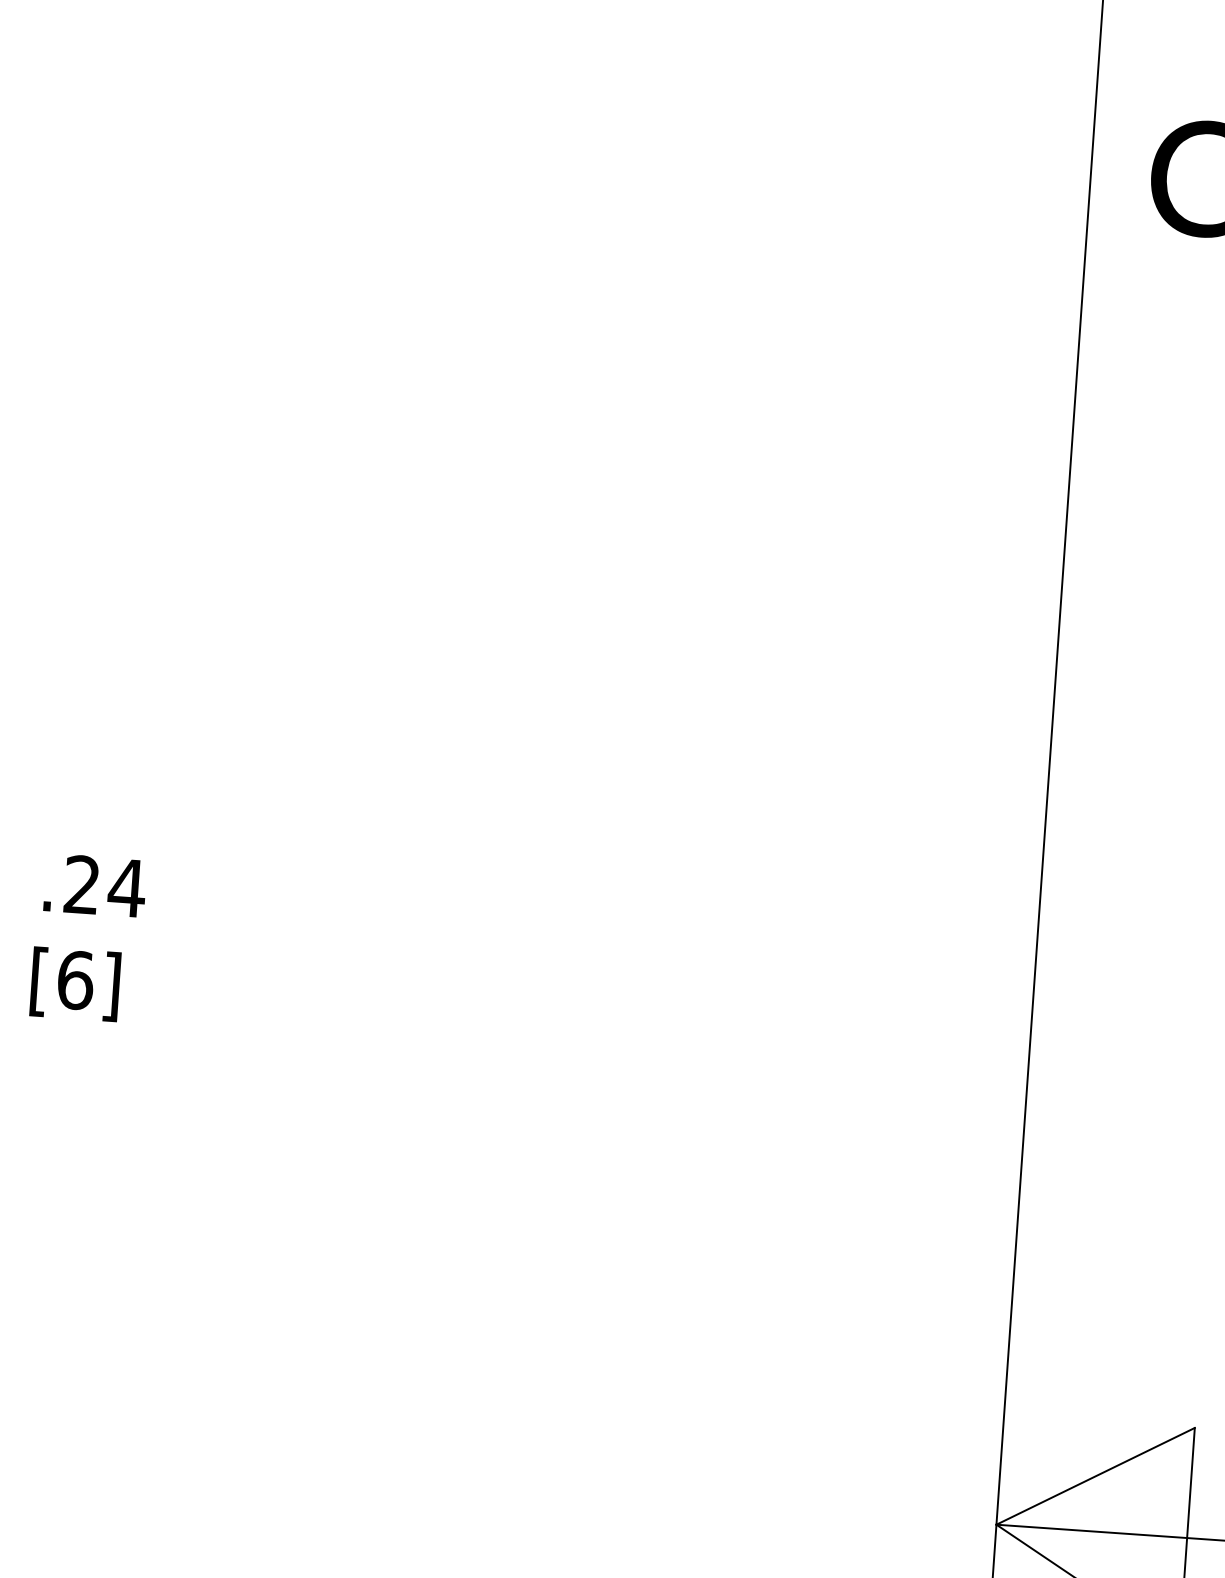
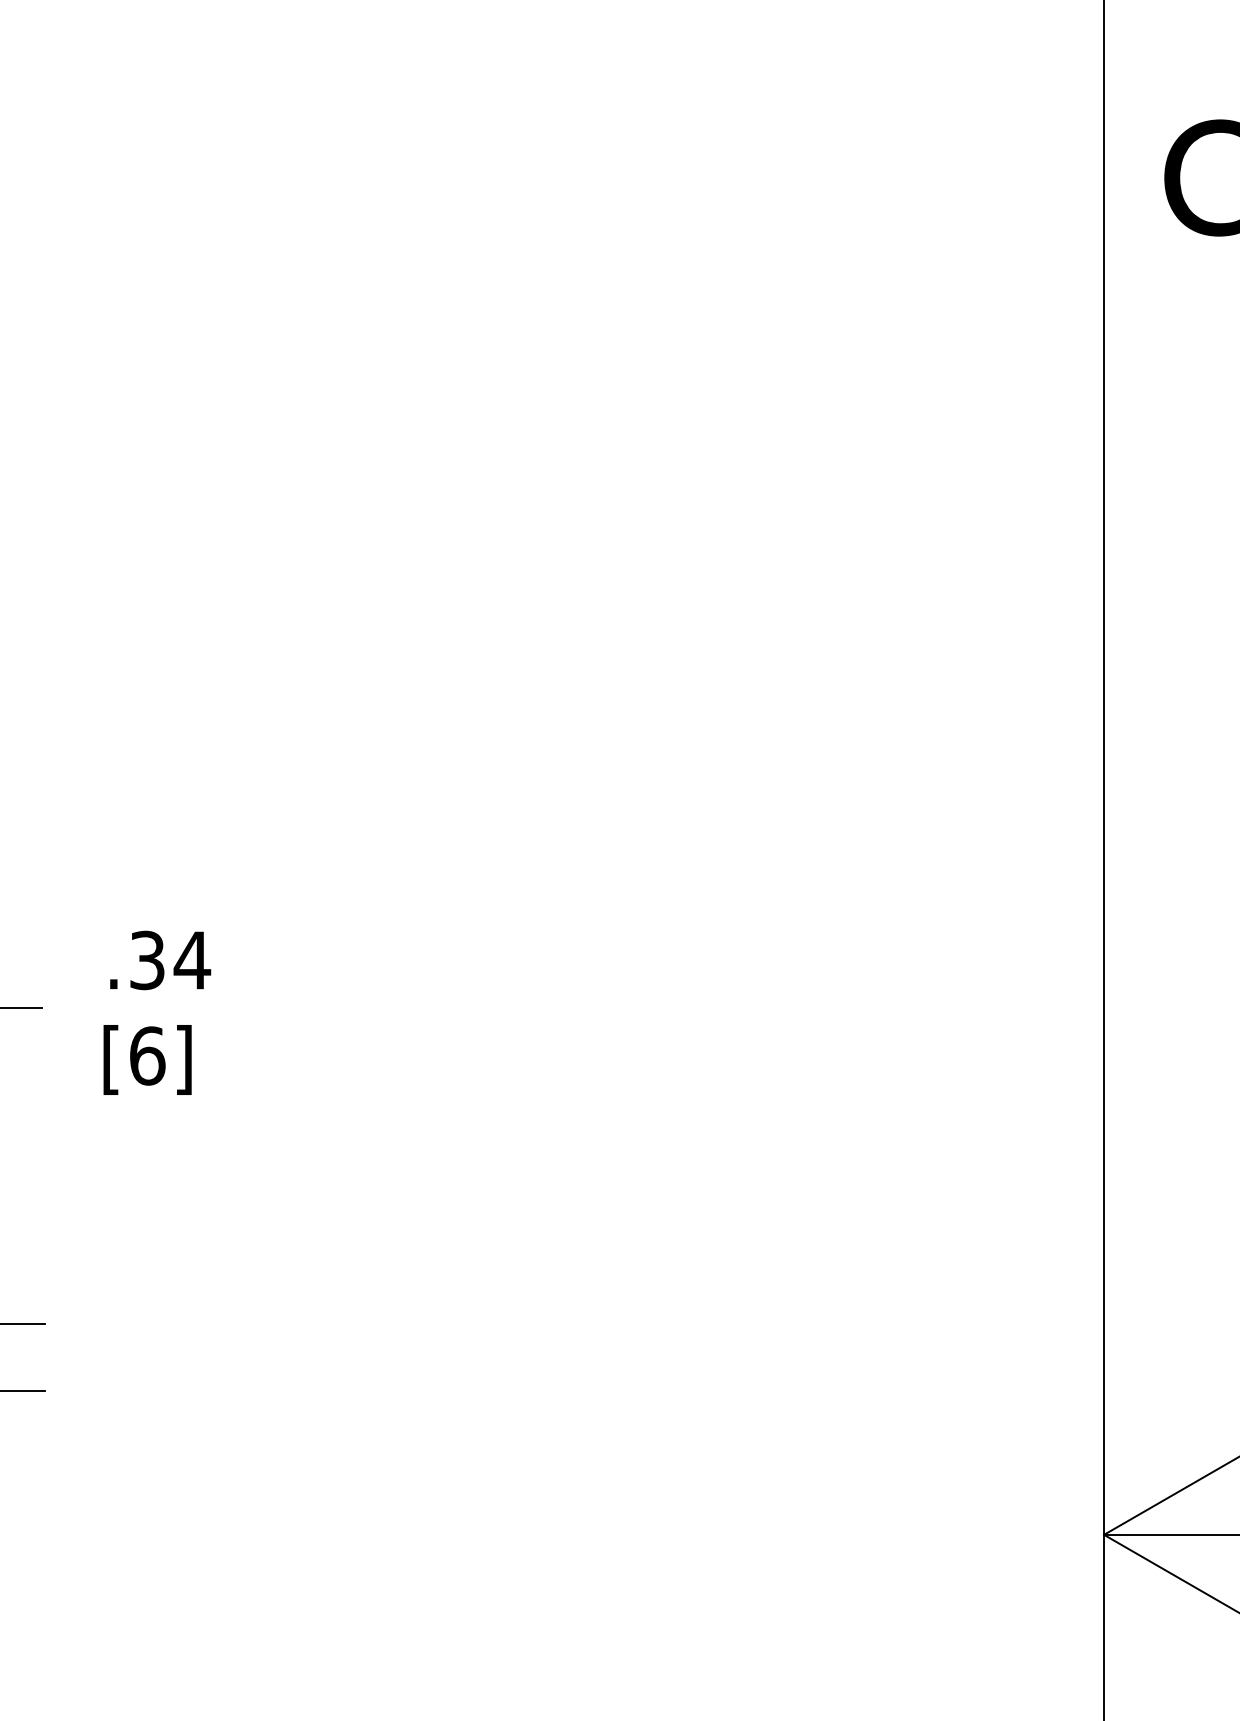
text: (82, 885) -> (147, 960), .24 -> .34

